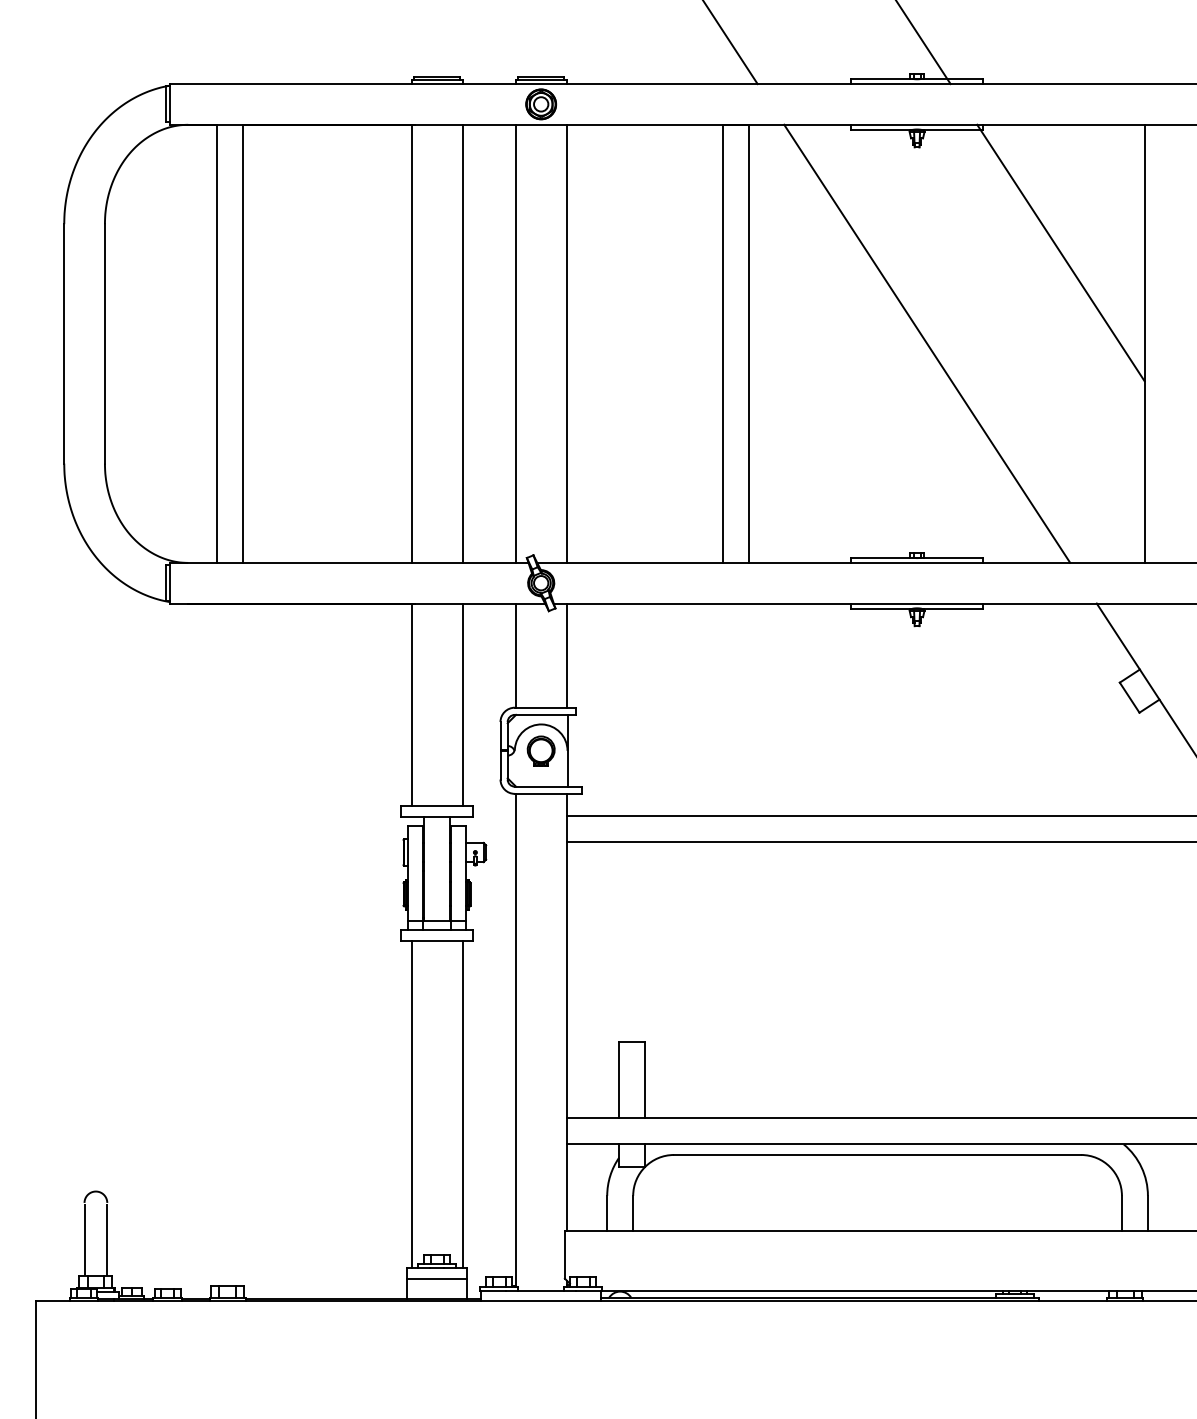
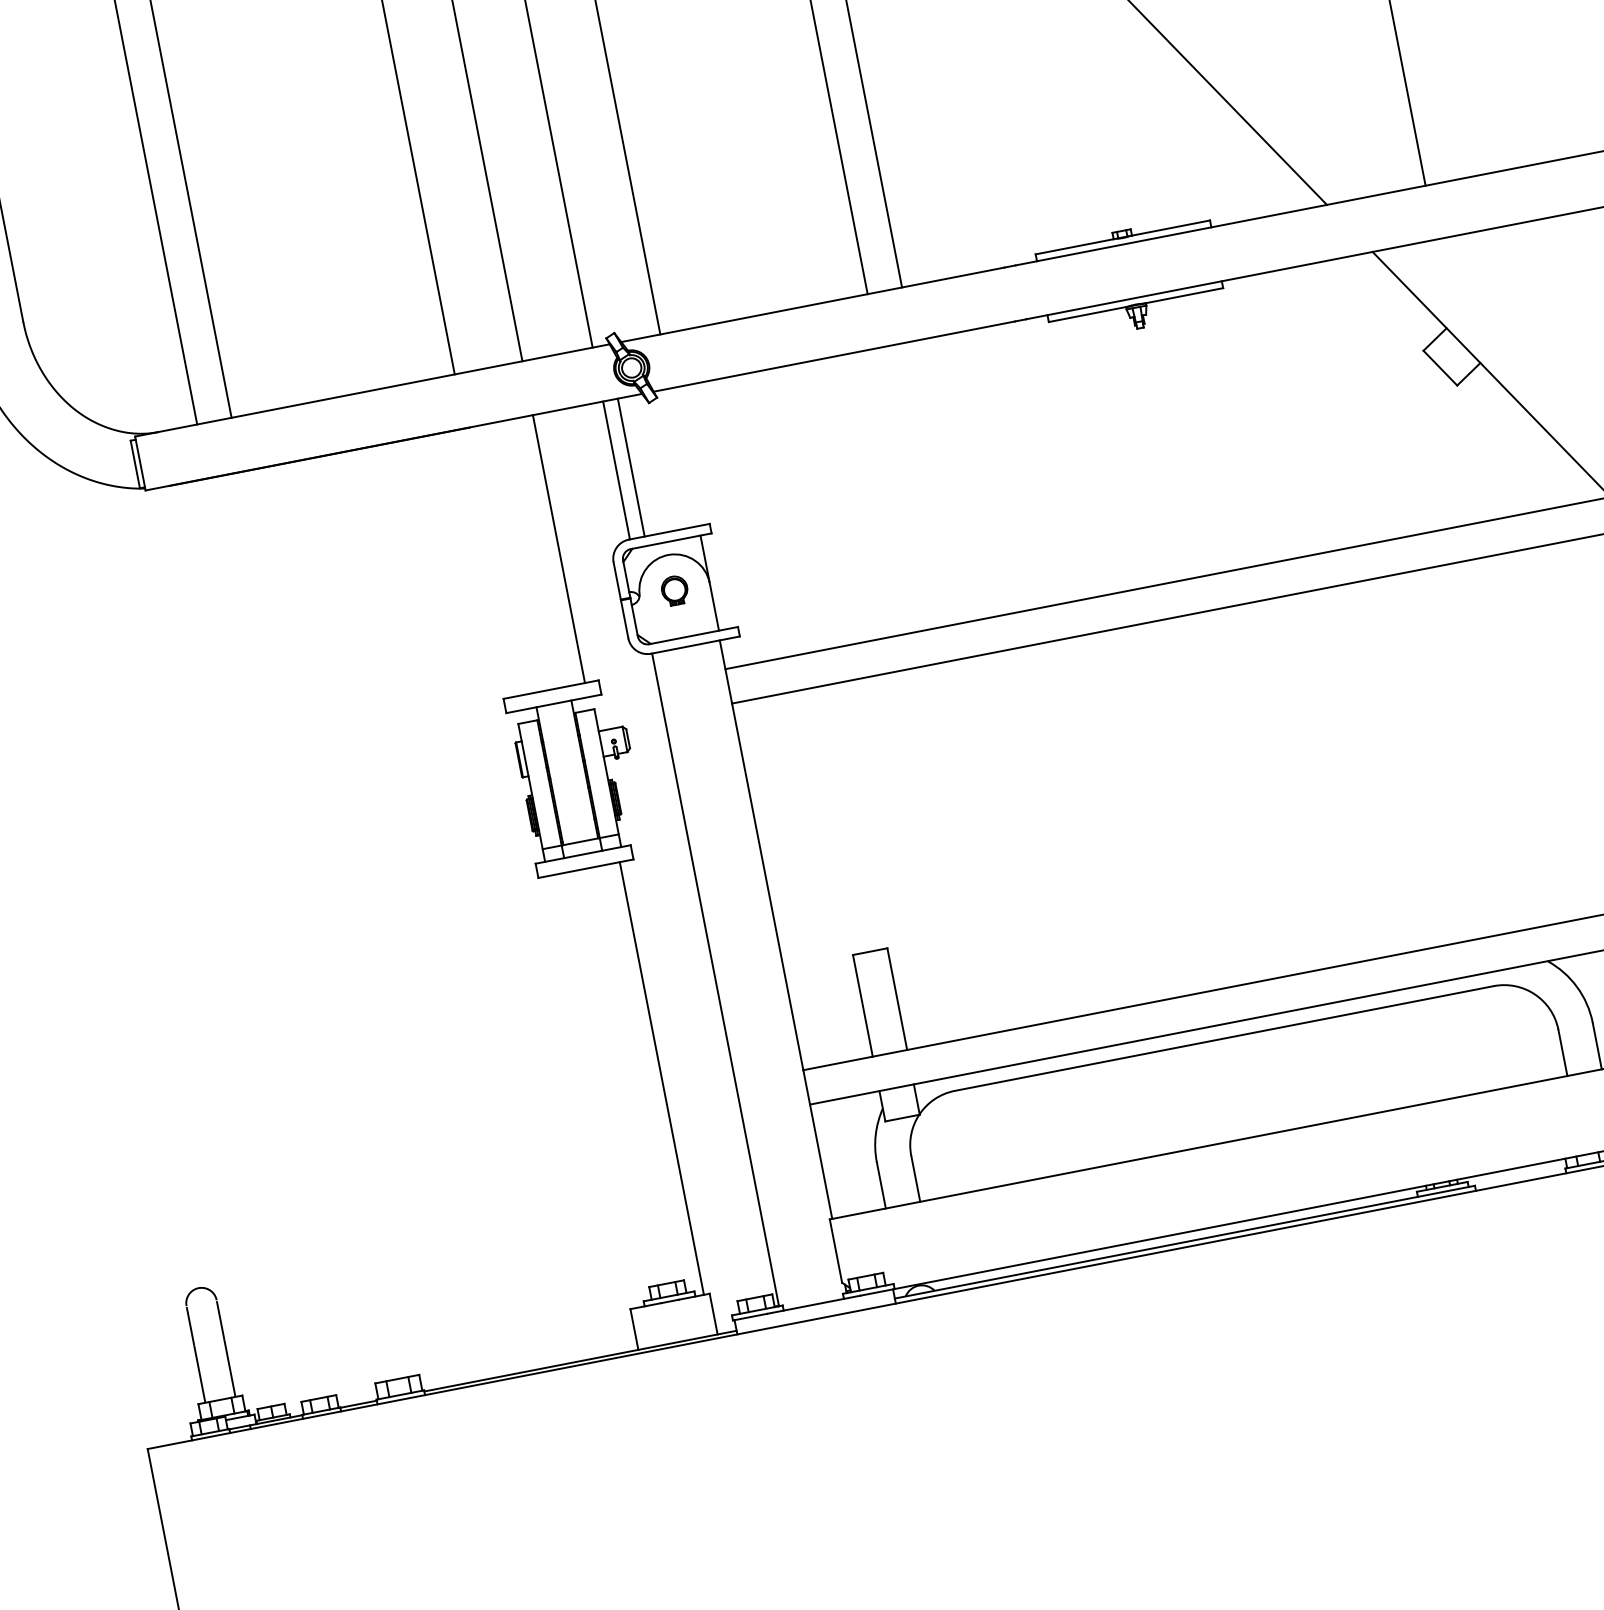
line: (566, 655) -> (630, 467), moved
line: (411, 704) -> (491, 561), removed
part: (540, 750) -> (673, 589), size x0.7
line: (411, 1104) -> (594, 1091), removed
line: (436, 1278) -> (672, 1315), removed

